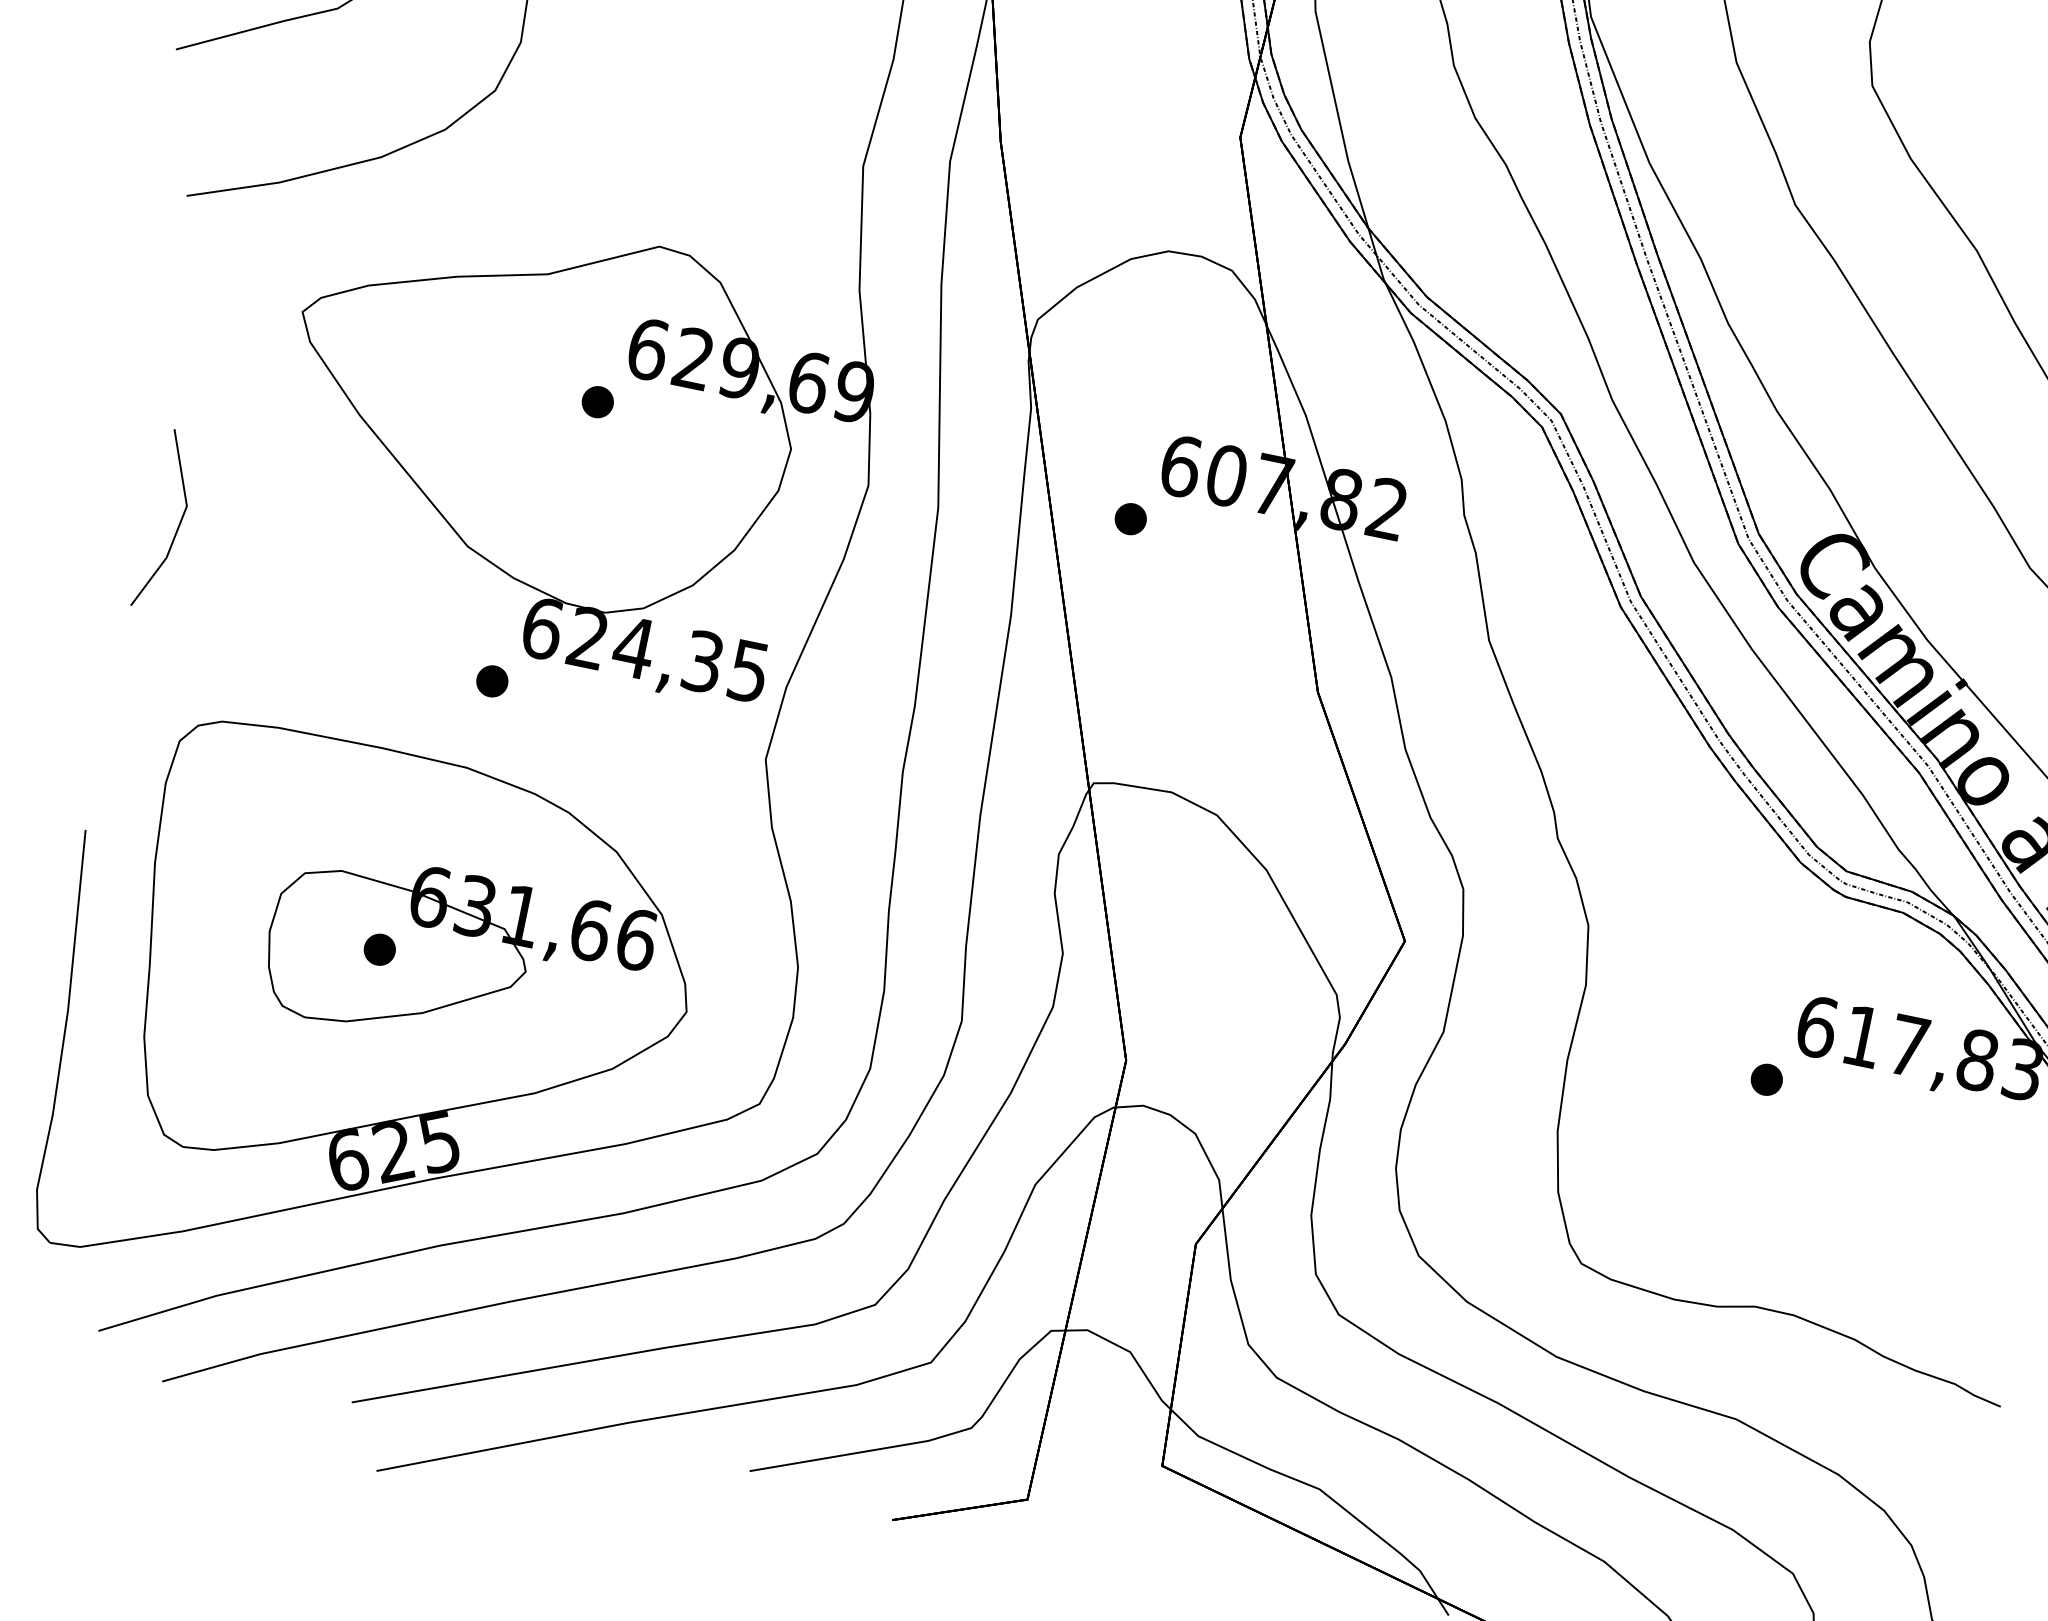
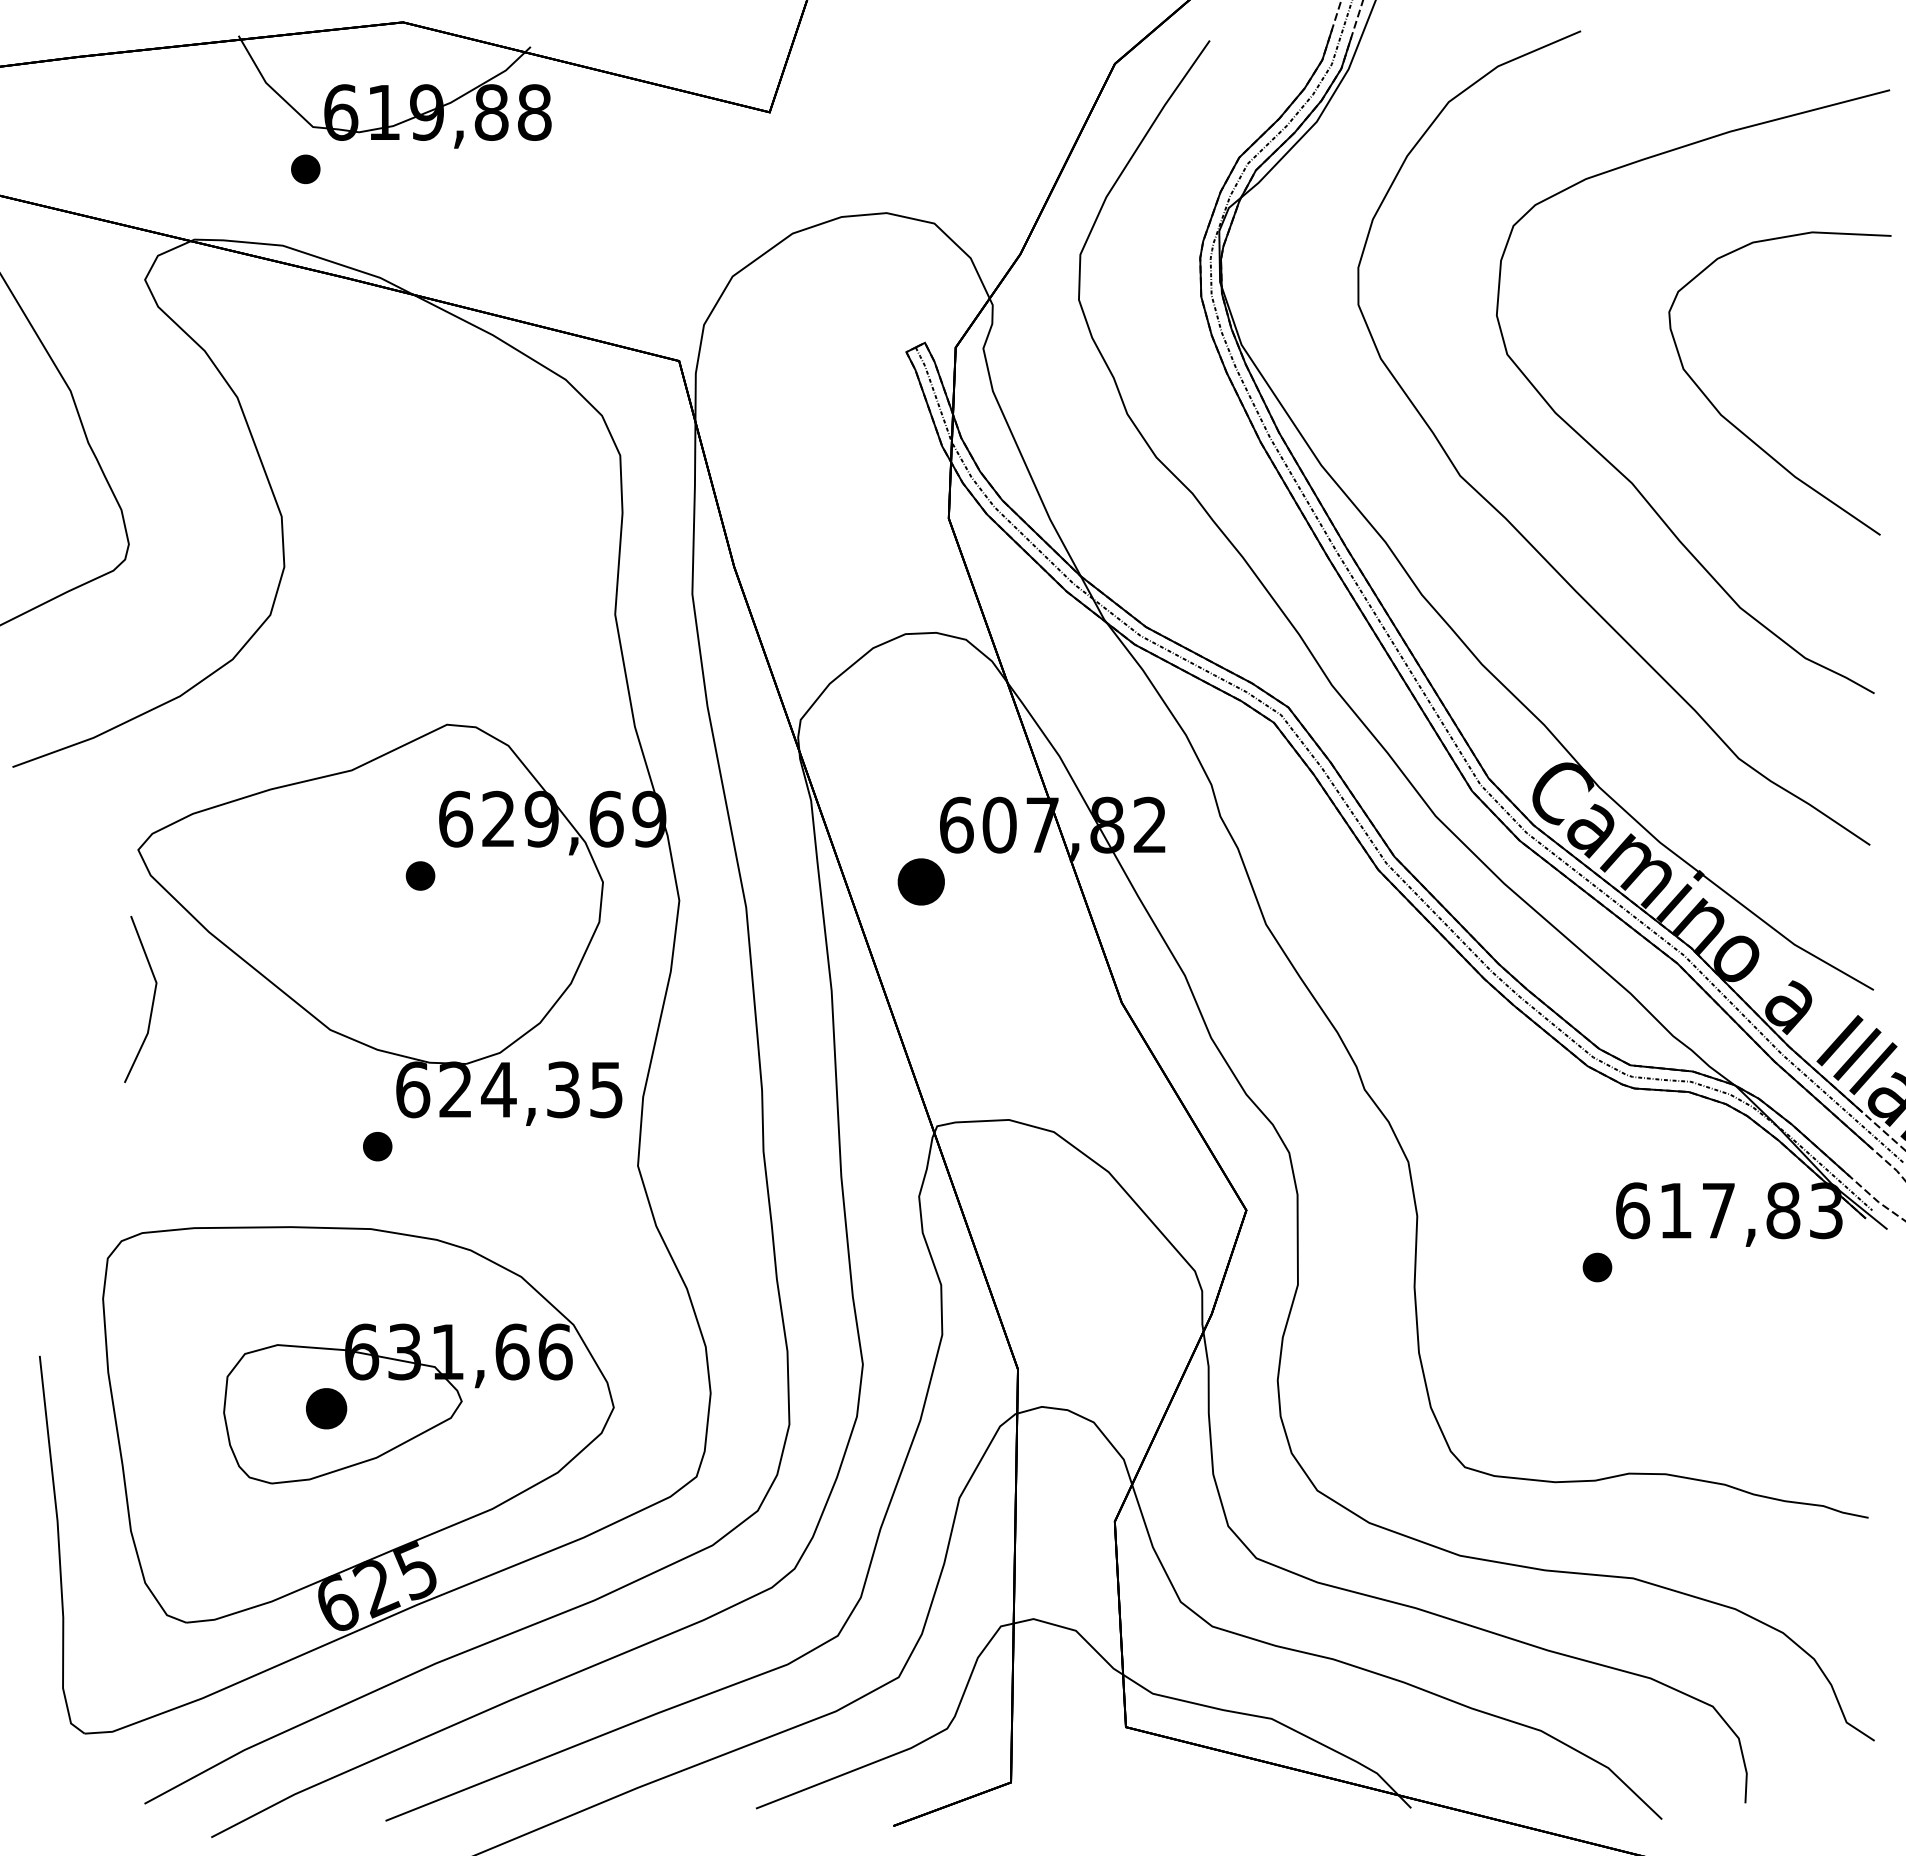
part: (1131, 518) -> (921, 881), size x1.6
line: (178, 522) -> (152, 999), moved
part: (379, 949) -> (326, 1408), size x1.4

